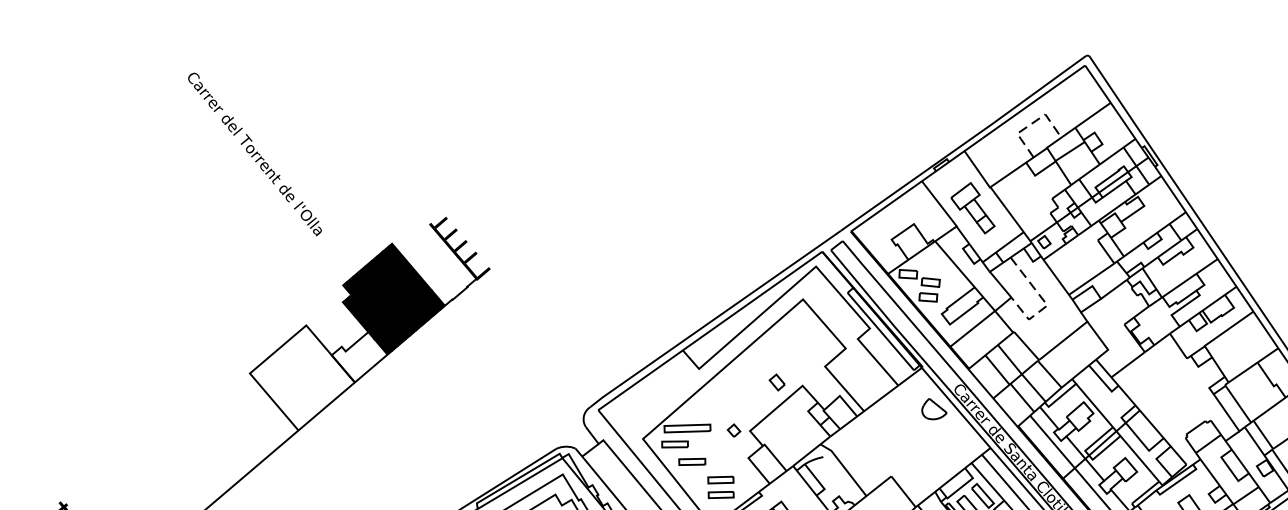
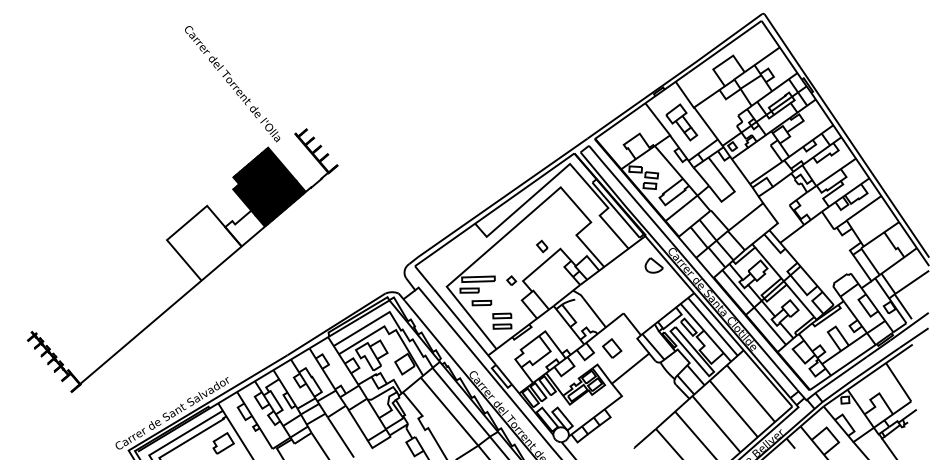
line: (1031, 124) -> (723, 62), dashed -> solid
text: (254, 154) -> (232, 84), moved
line: (1047, 303) -> (734, 190), dashed -> solid

